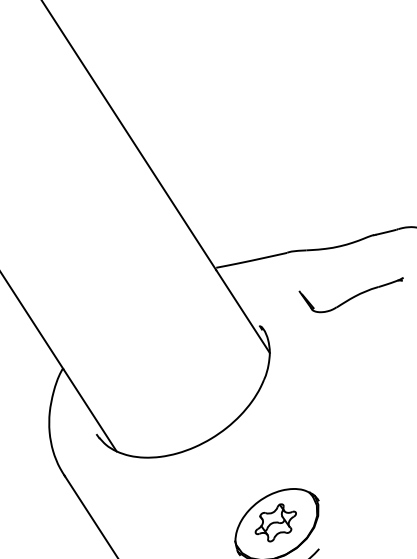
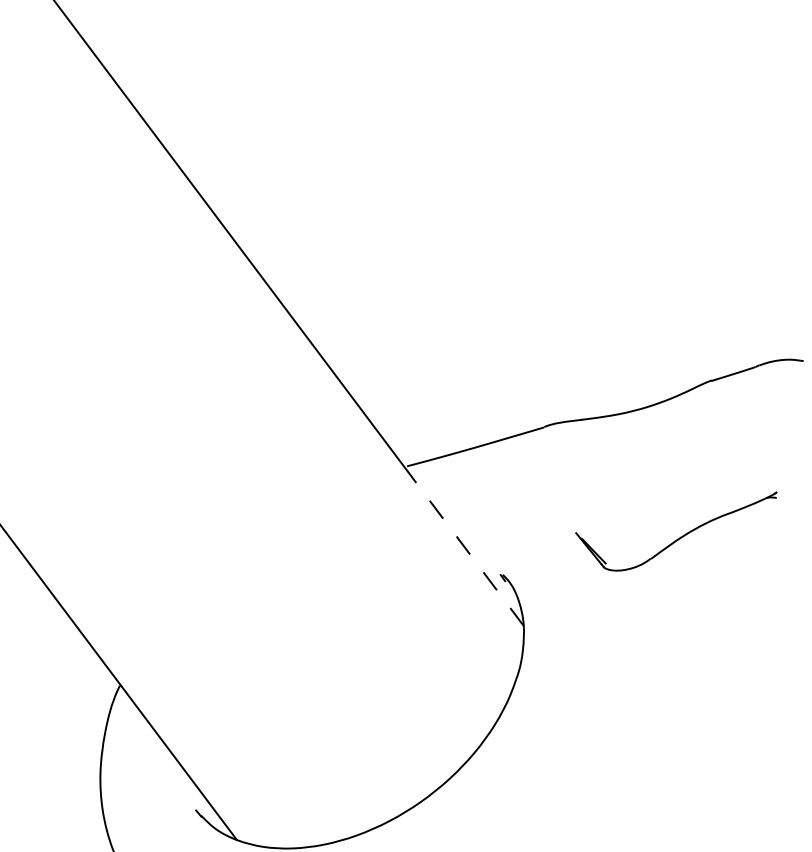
part: (350, 295) -> (676, 533), moved
line: (242, 311) -> (464, 548), solid -> dashed

